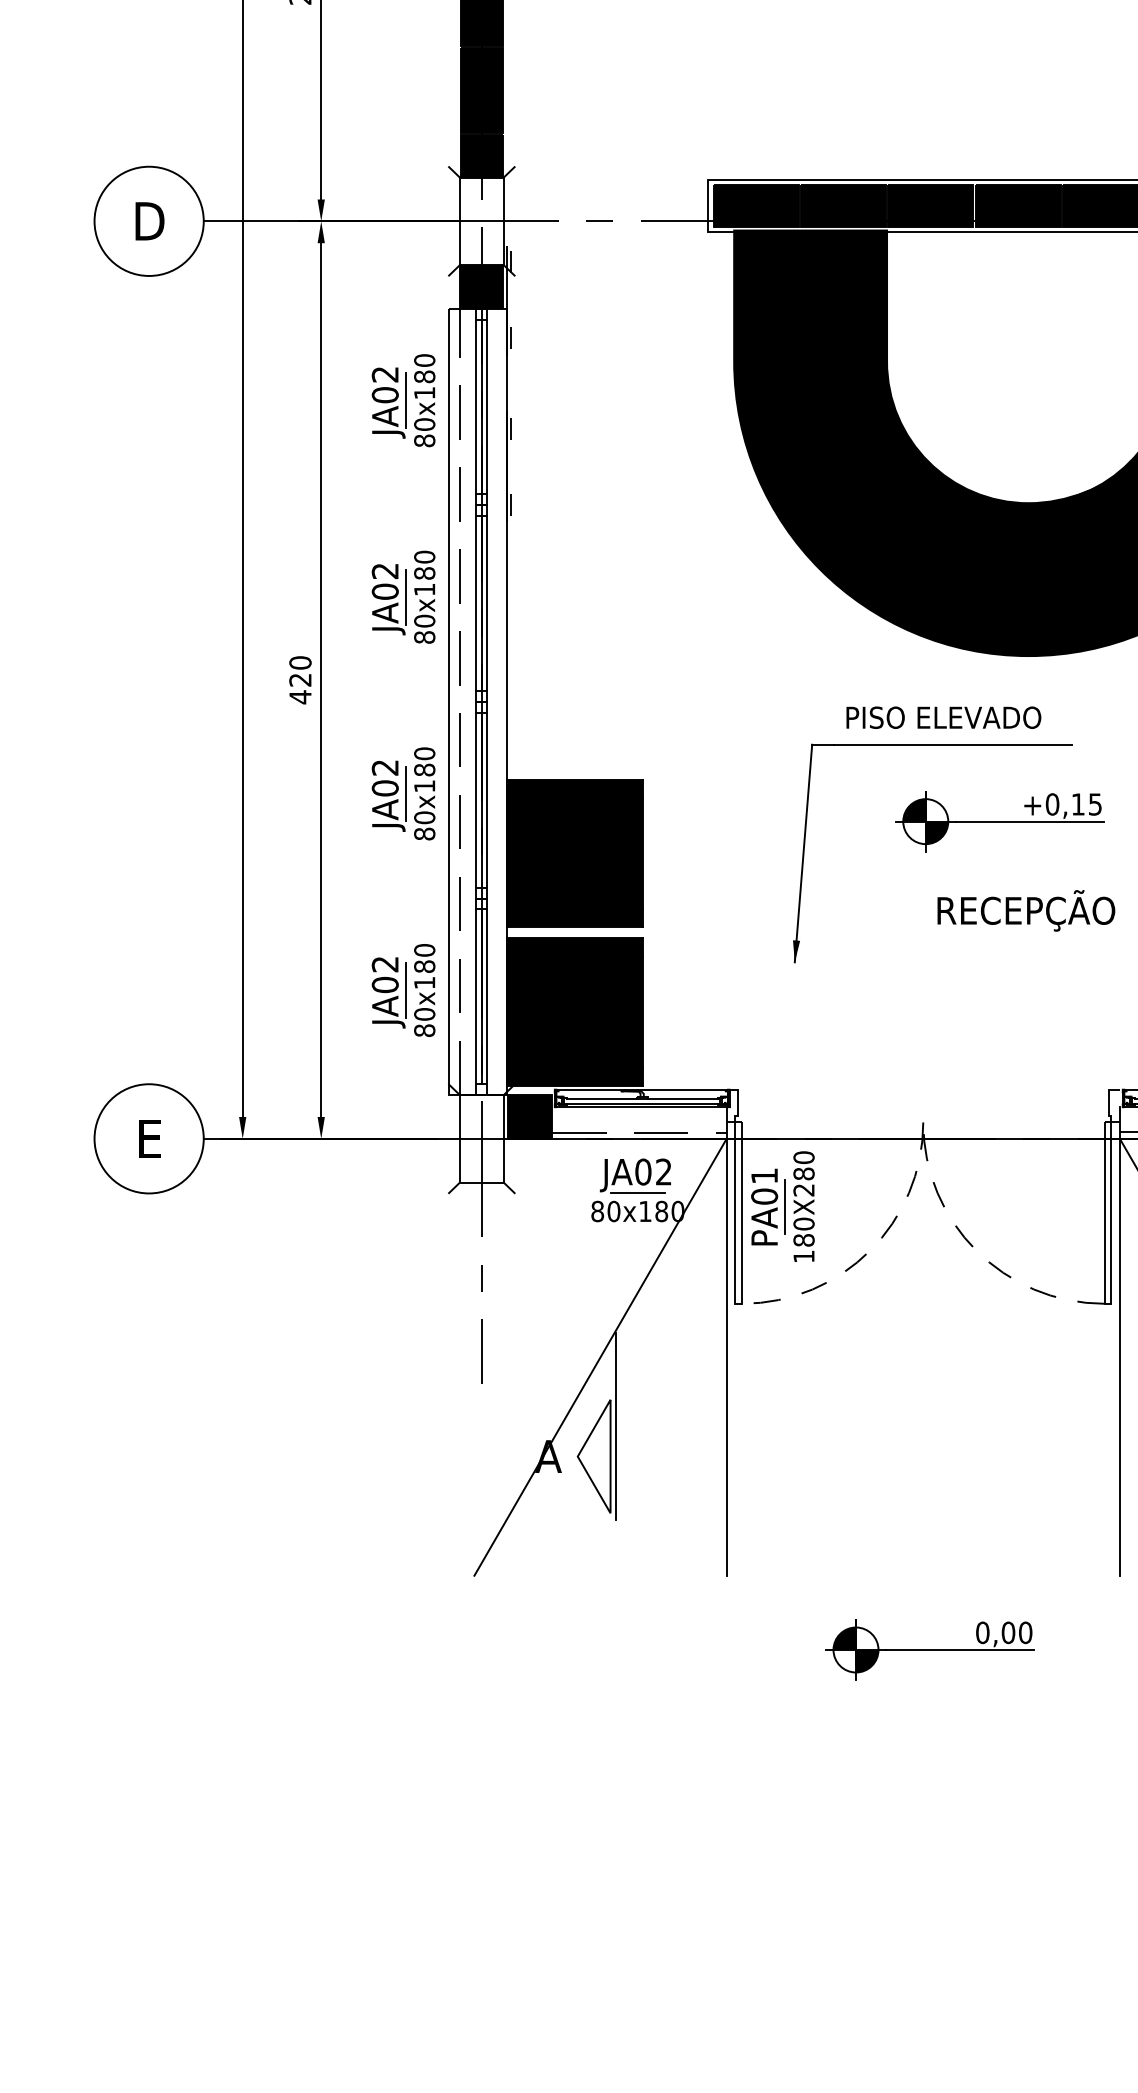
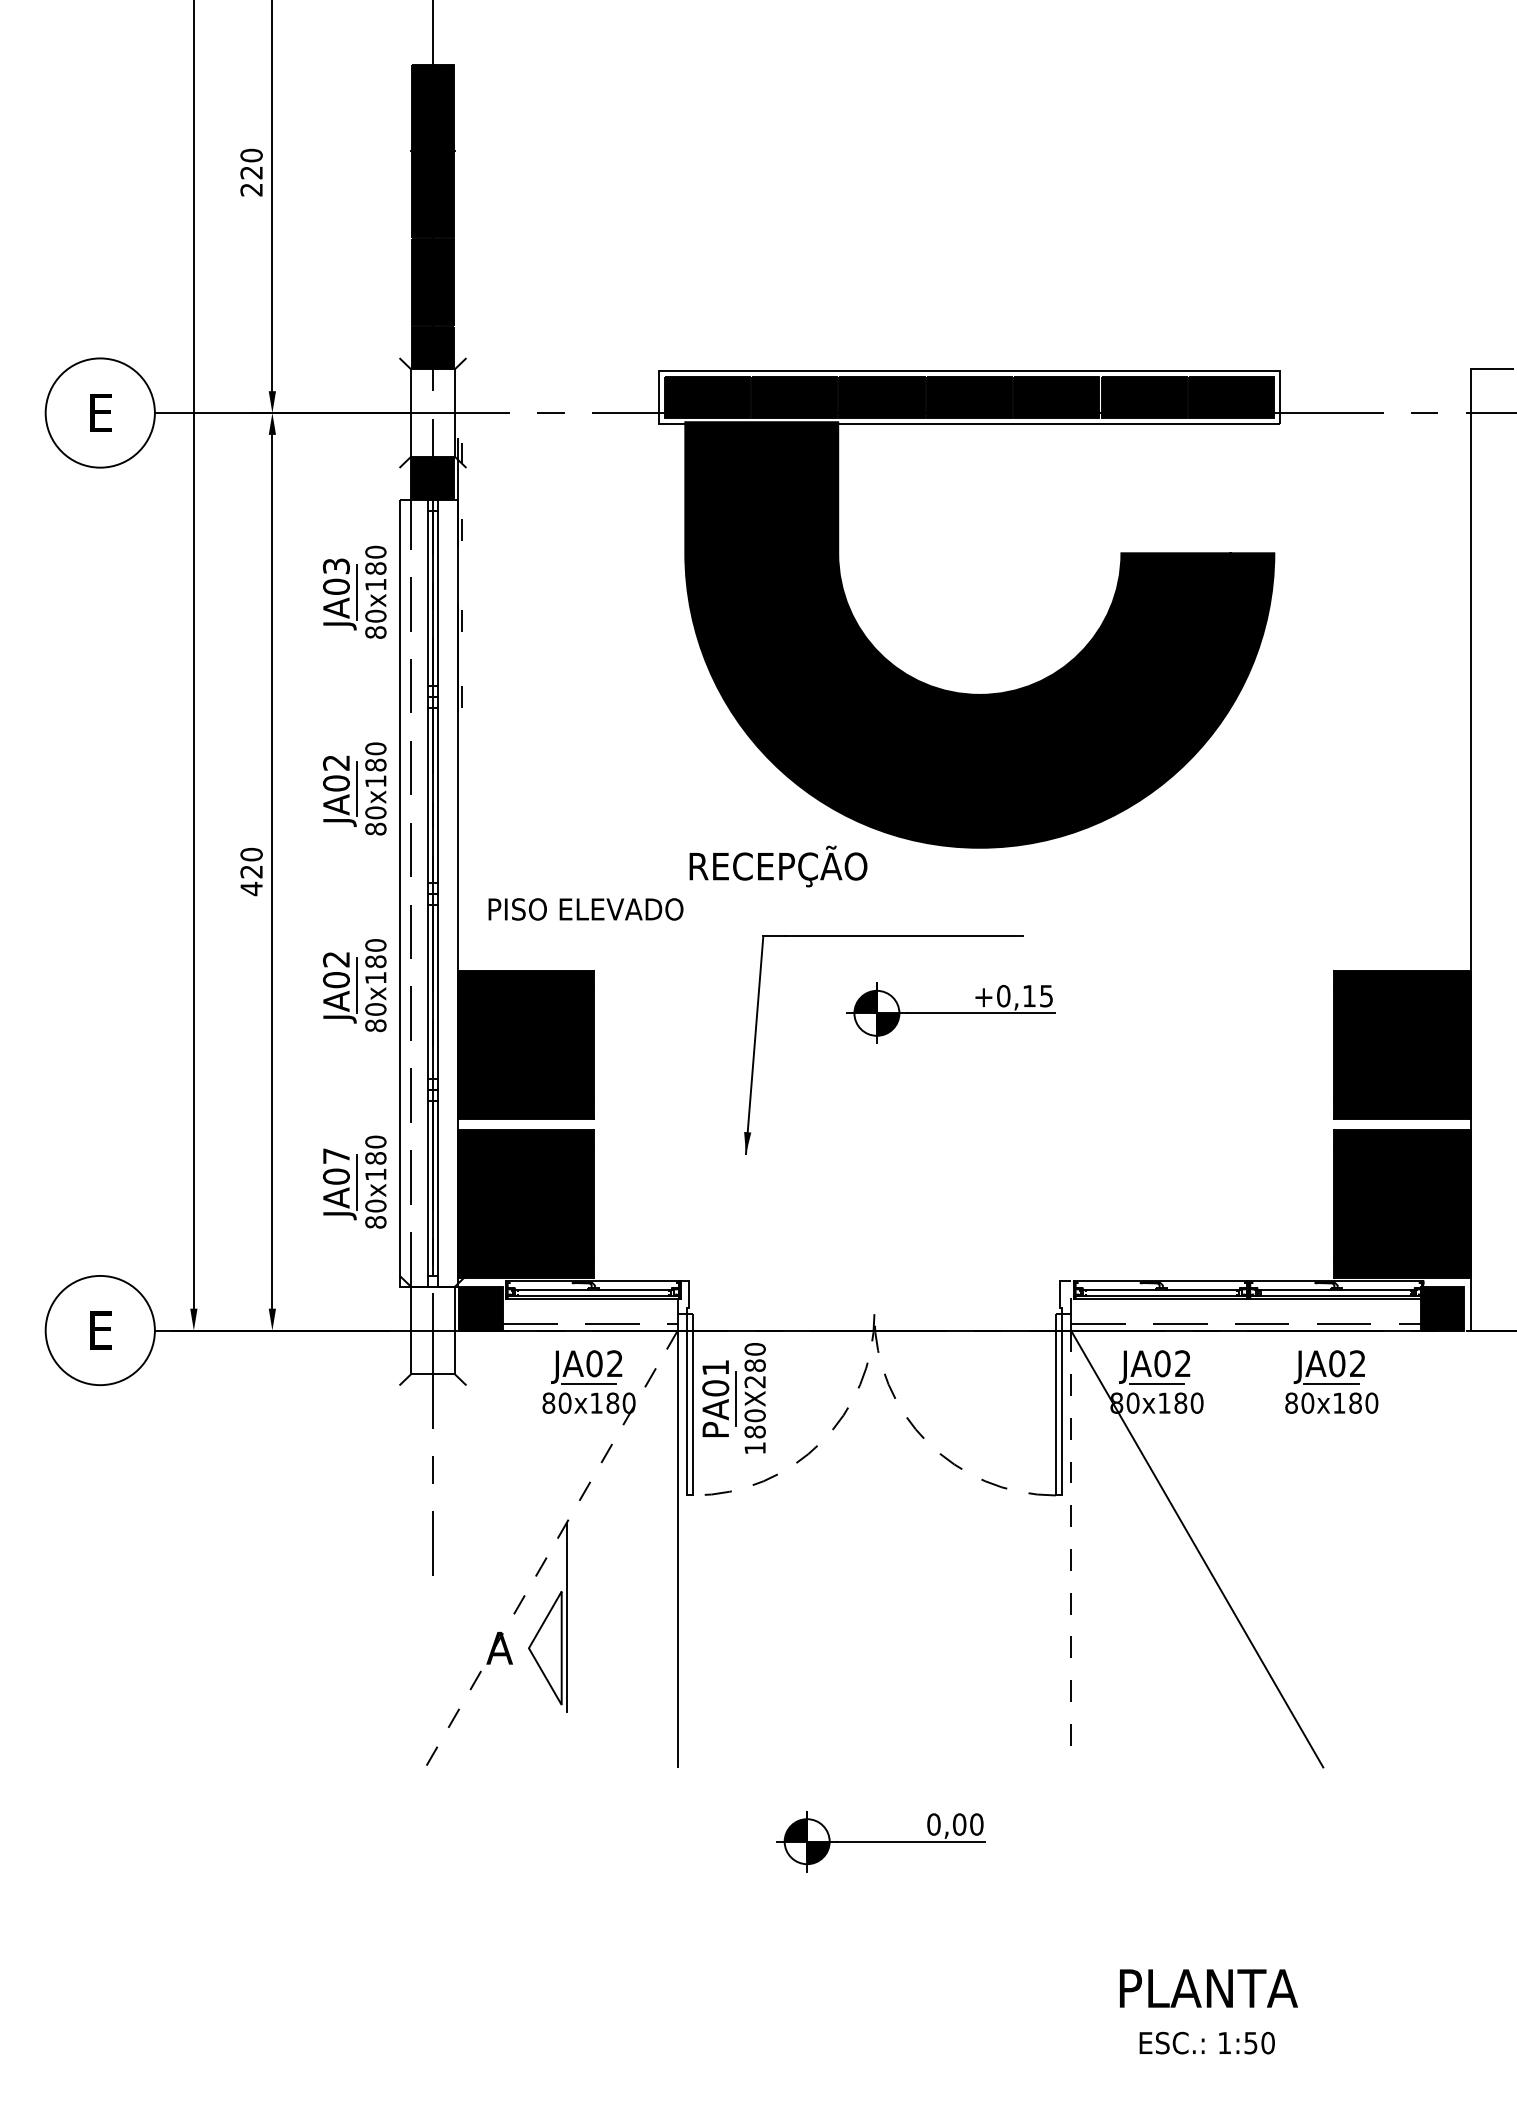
text: (149, 221) -> (100, 413), D -> E
text: (385, 374) -> (336, 566), JA02 -> JA03
text: (943, 717) -> (585, 909), moved
text: (1026, 910) -> (778, 866), moved
text: (385, 963) -> (336, 1155), JA02 -> JA07
line: (600, 1357) -> (551, 1549), solid -> dashed
line: (1120, 1357) -> (1071, 1549), solid -> dashed

